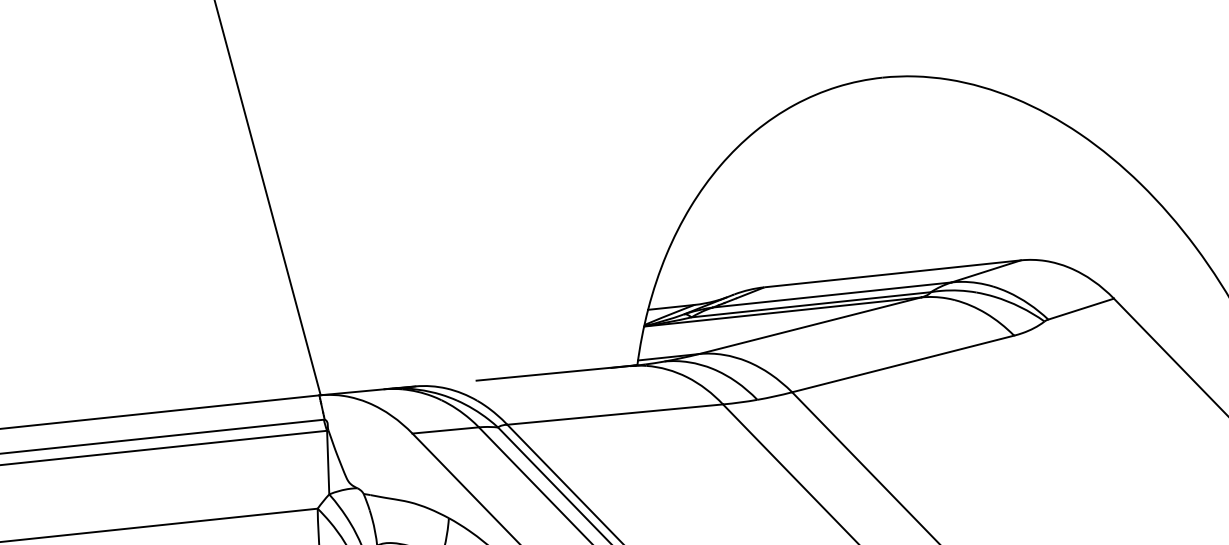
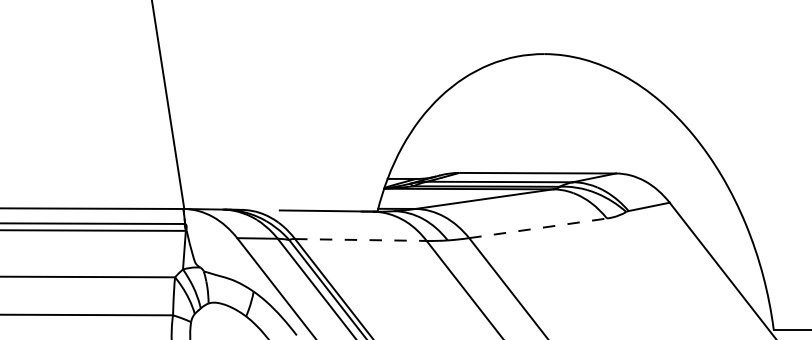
line: (903, 364) -> (538, 228), solid -> dashed
line: (614, 415) -> (360, 240), solid -> dashed

